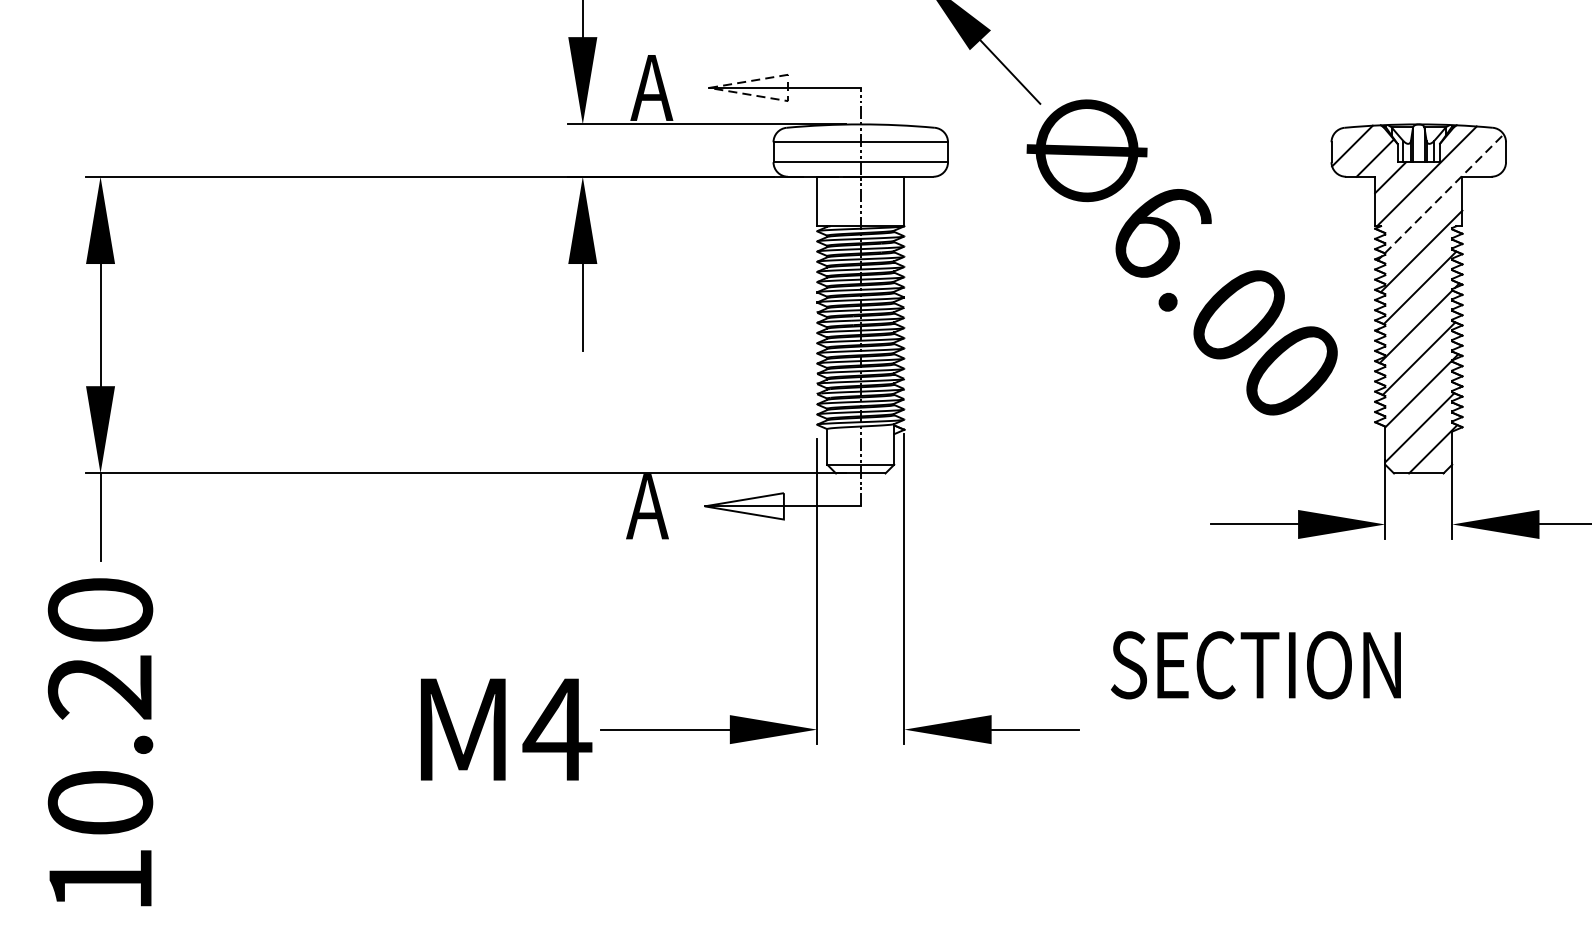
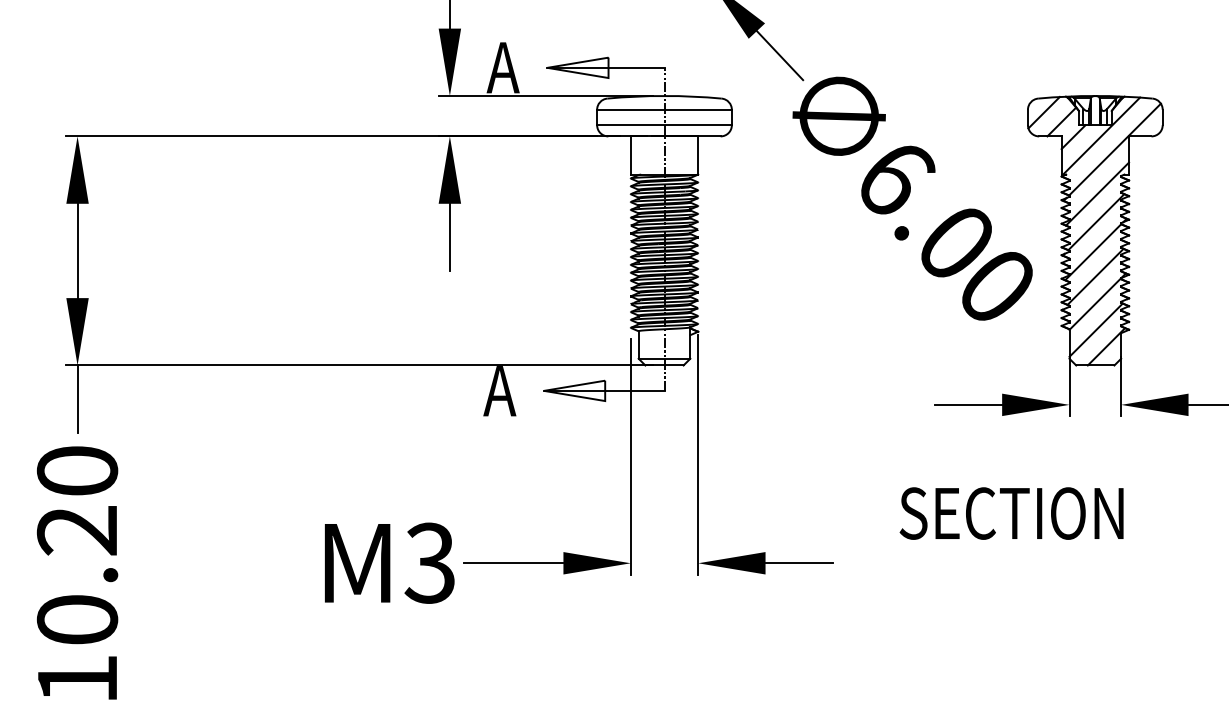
line: (723, 90) -> (558, 69), dashed -> solid
line: (1444, 193) -> (1115, 149), dashed -> solid
text: (1255, 665) -> (1011, 513), moved
text: (557, 728) -> (430, 562), M4 -> M3

